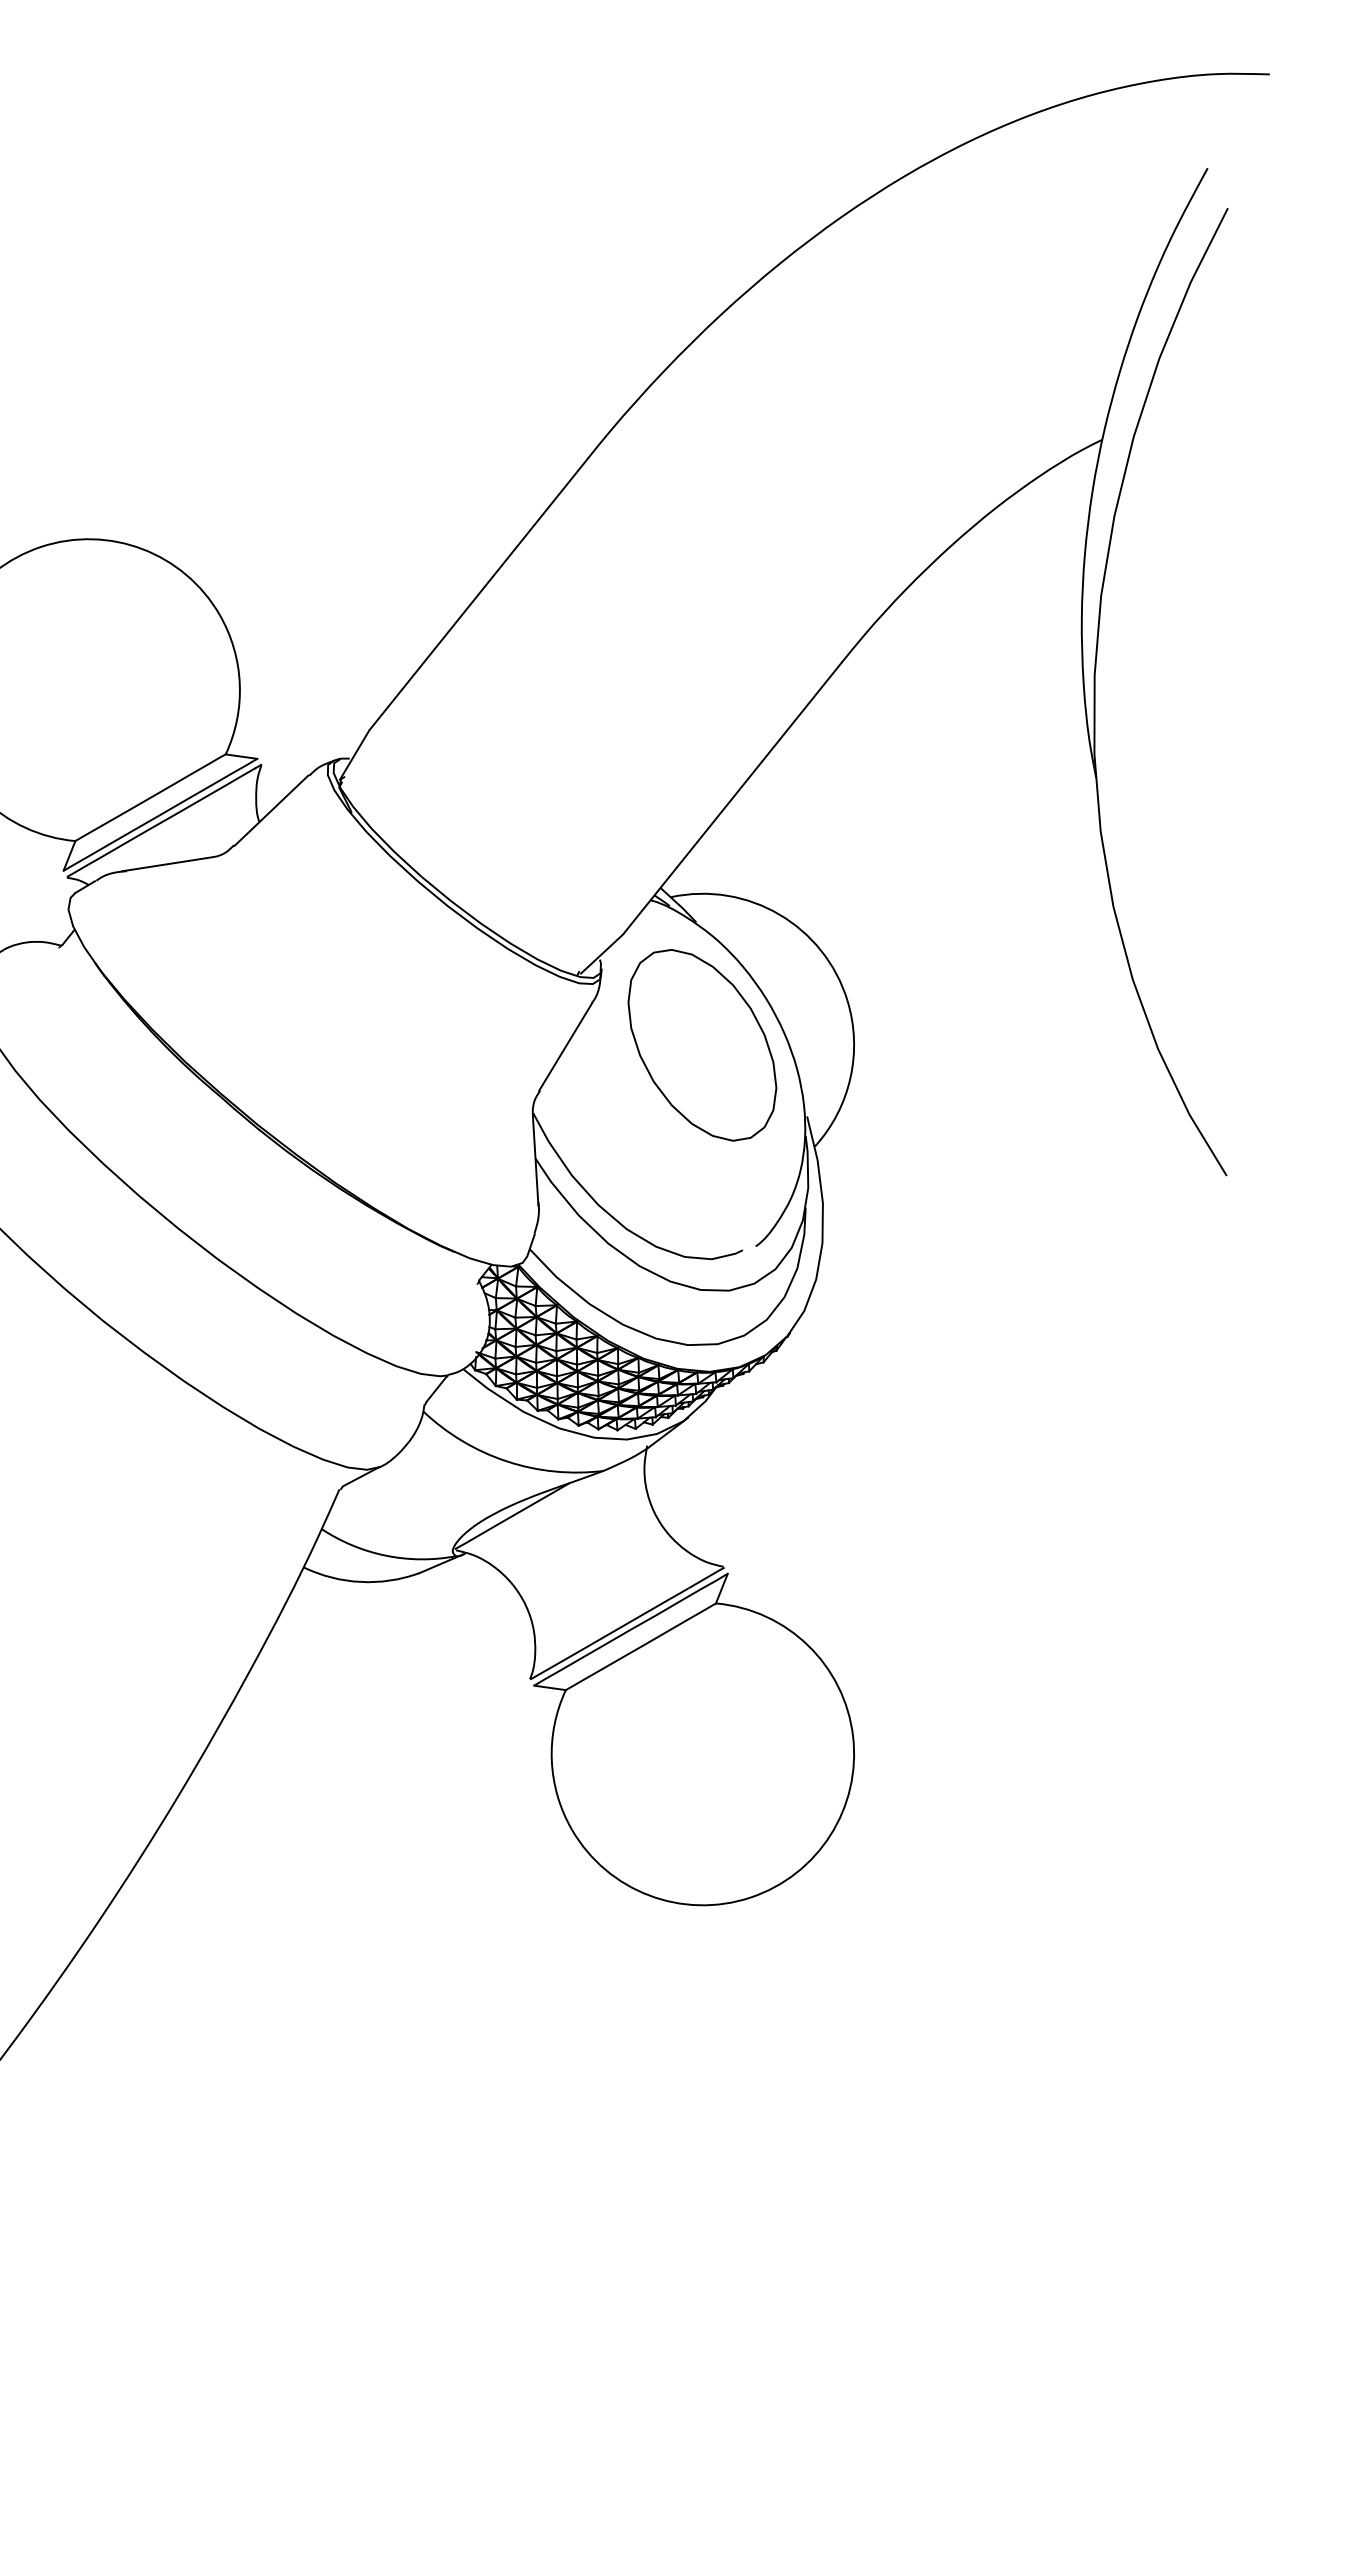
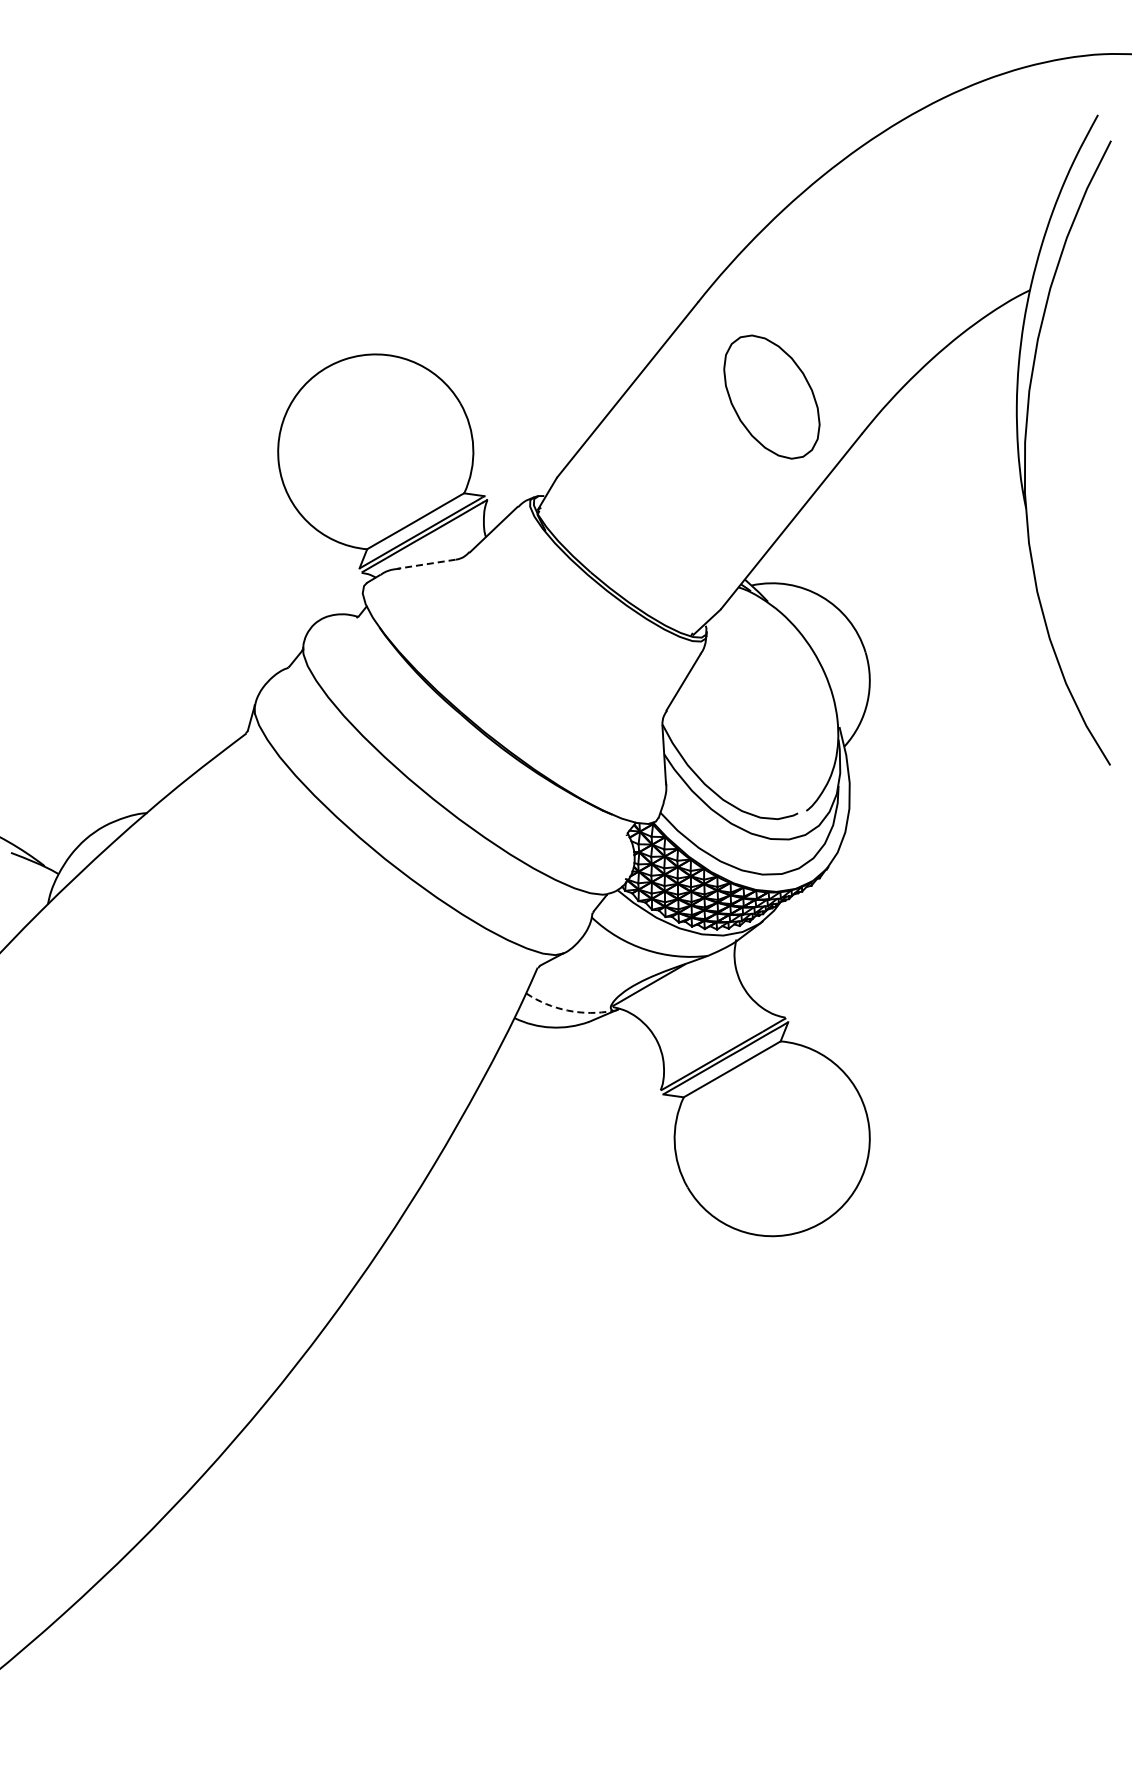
line: (167, 864) -> (426, 564), solid -> dashed
part: (701, 1044) -> (771, 396), moved
arc: (385, 1555) -> (567, 1010), solid -> dashed

